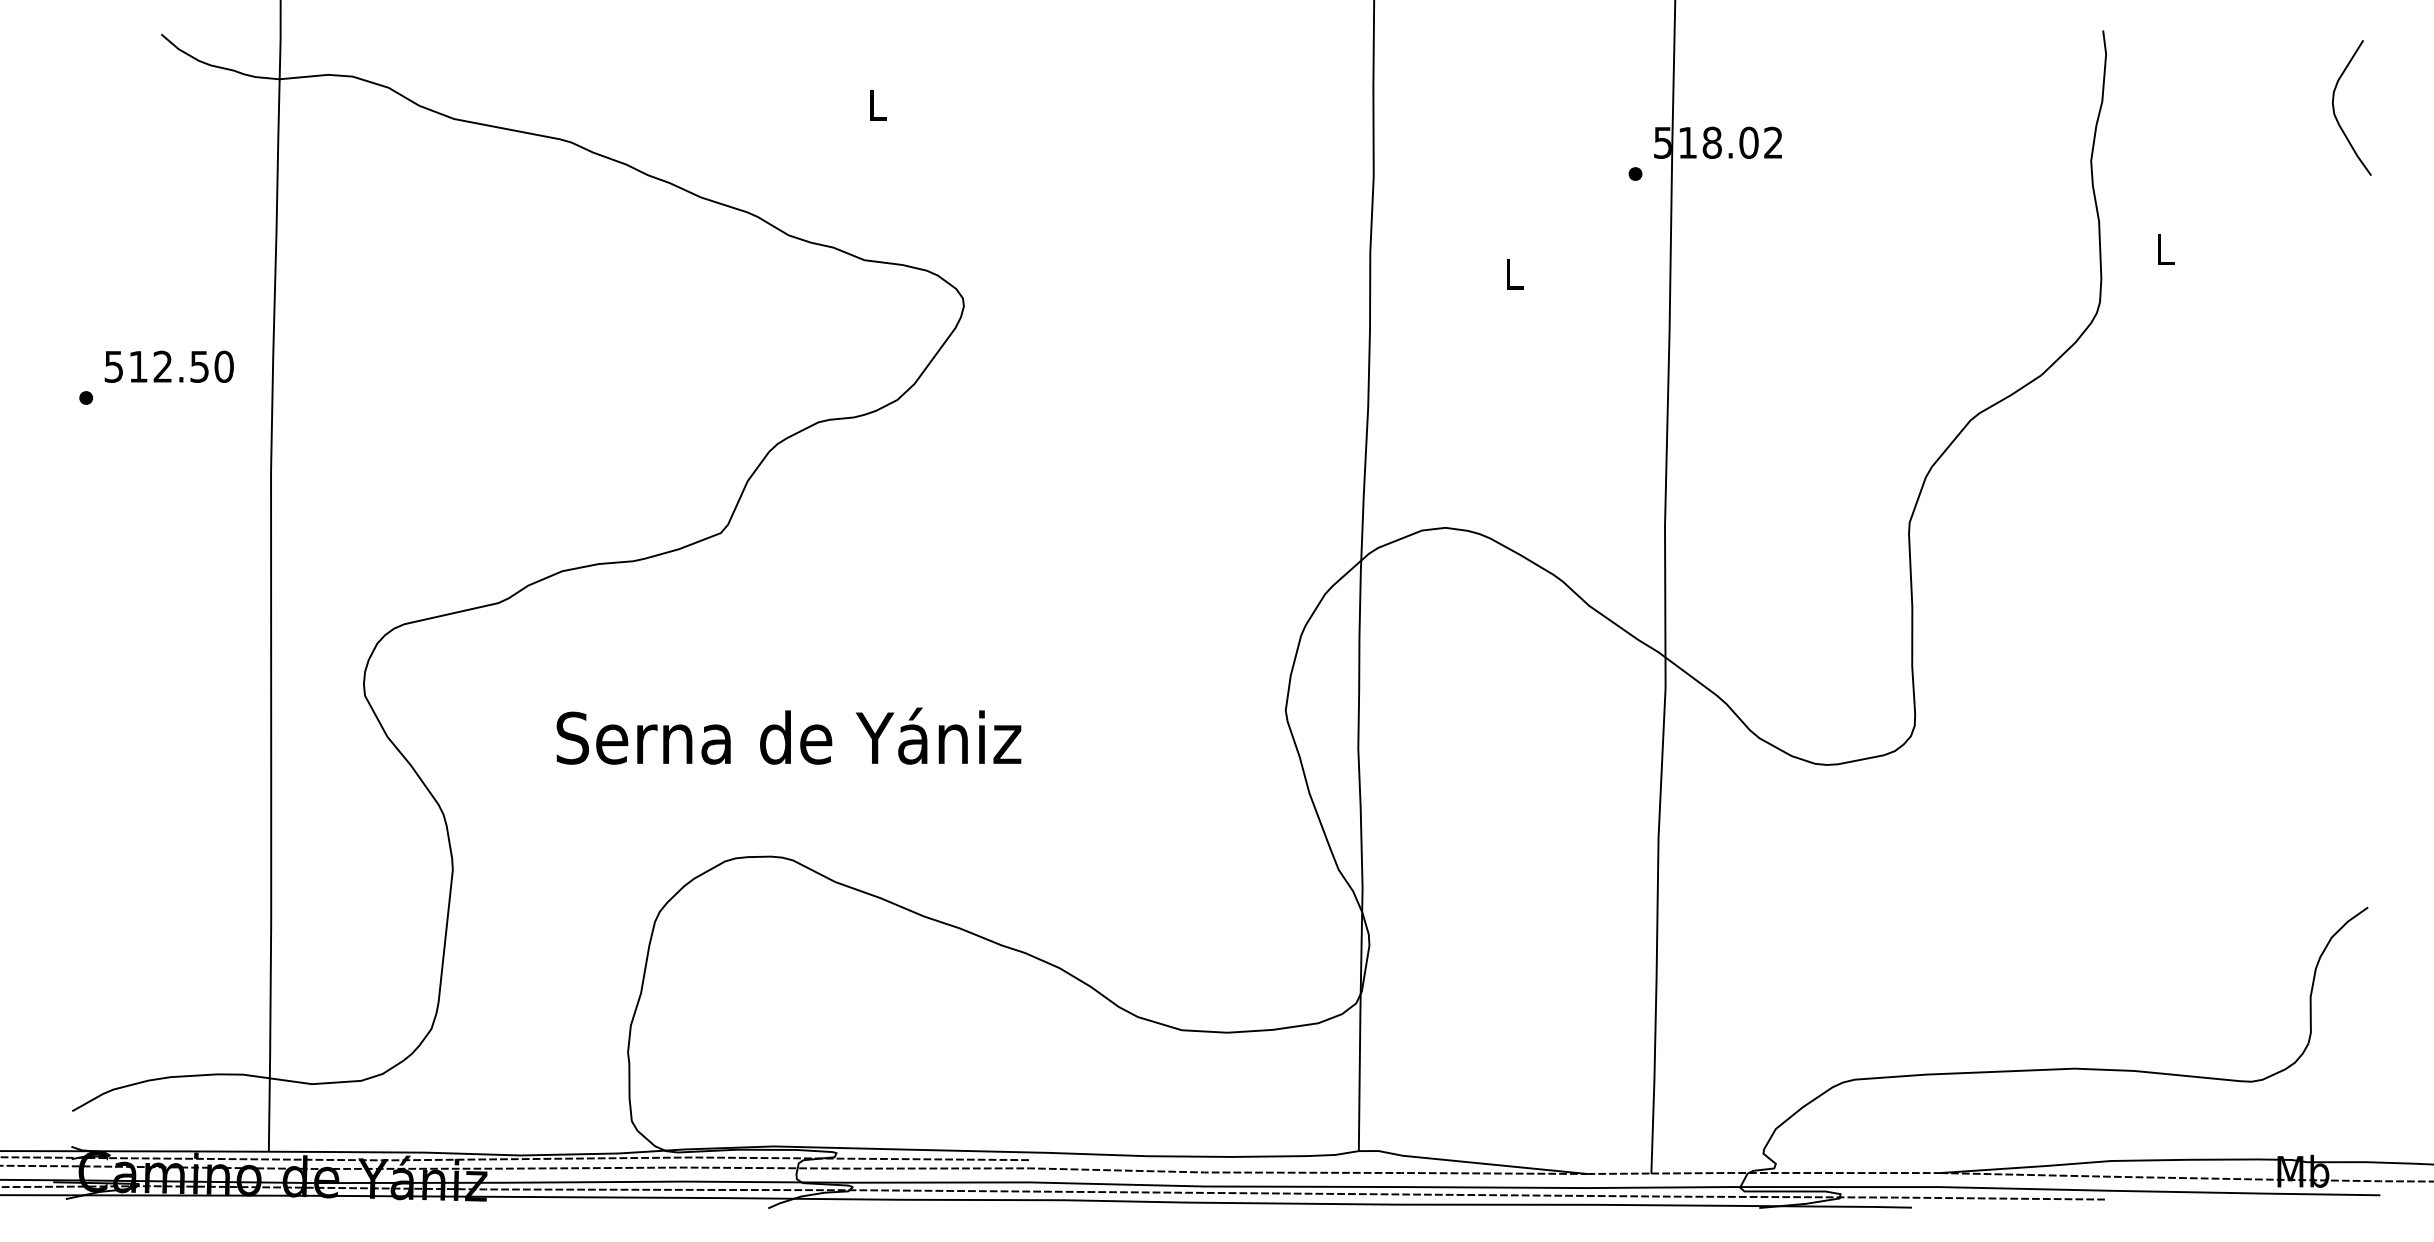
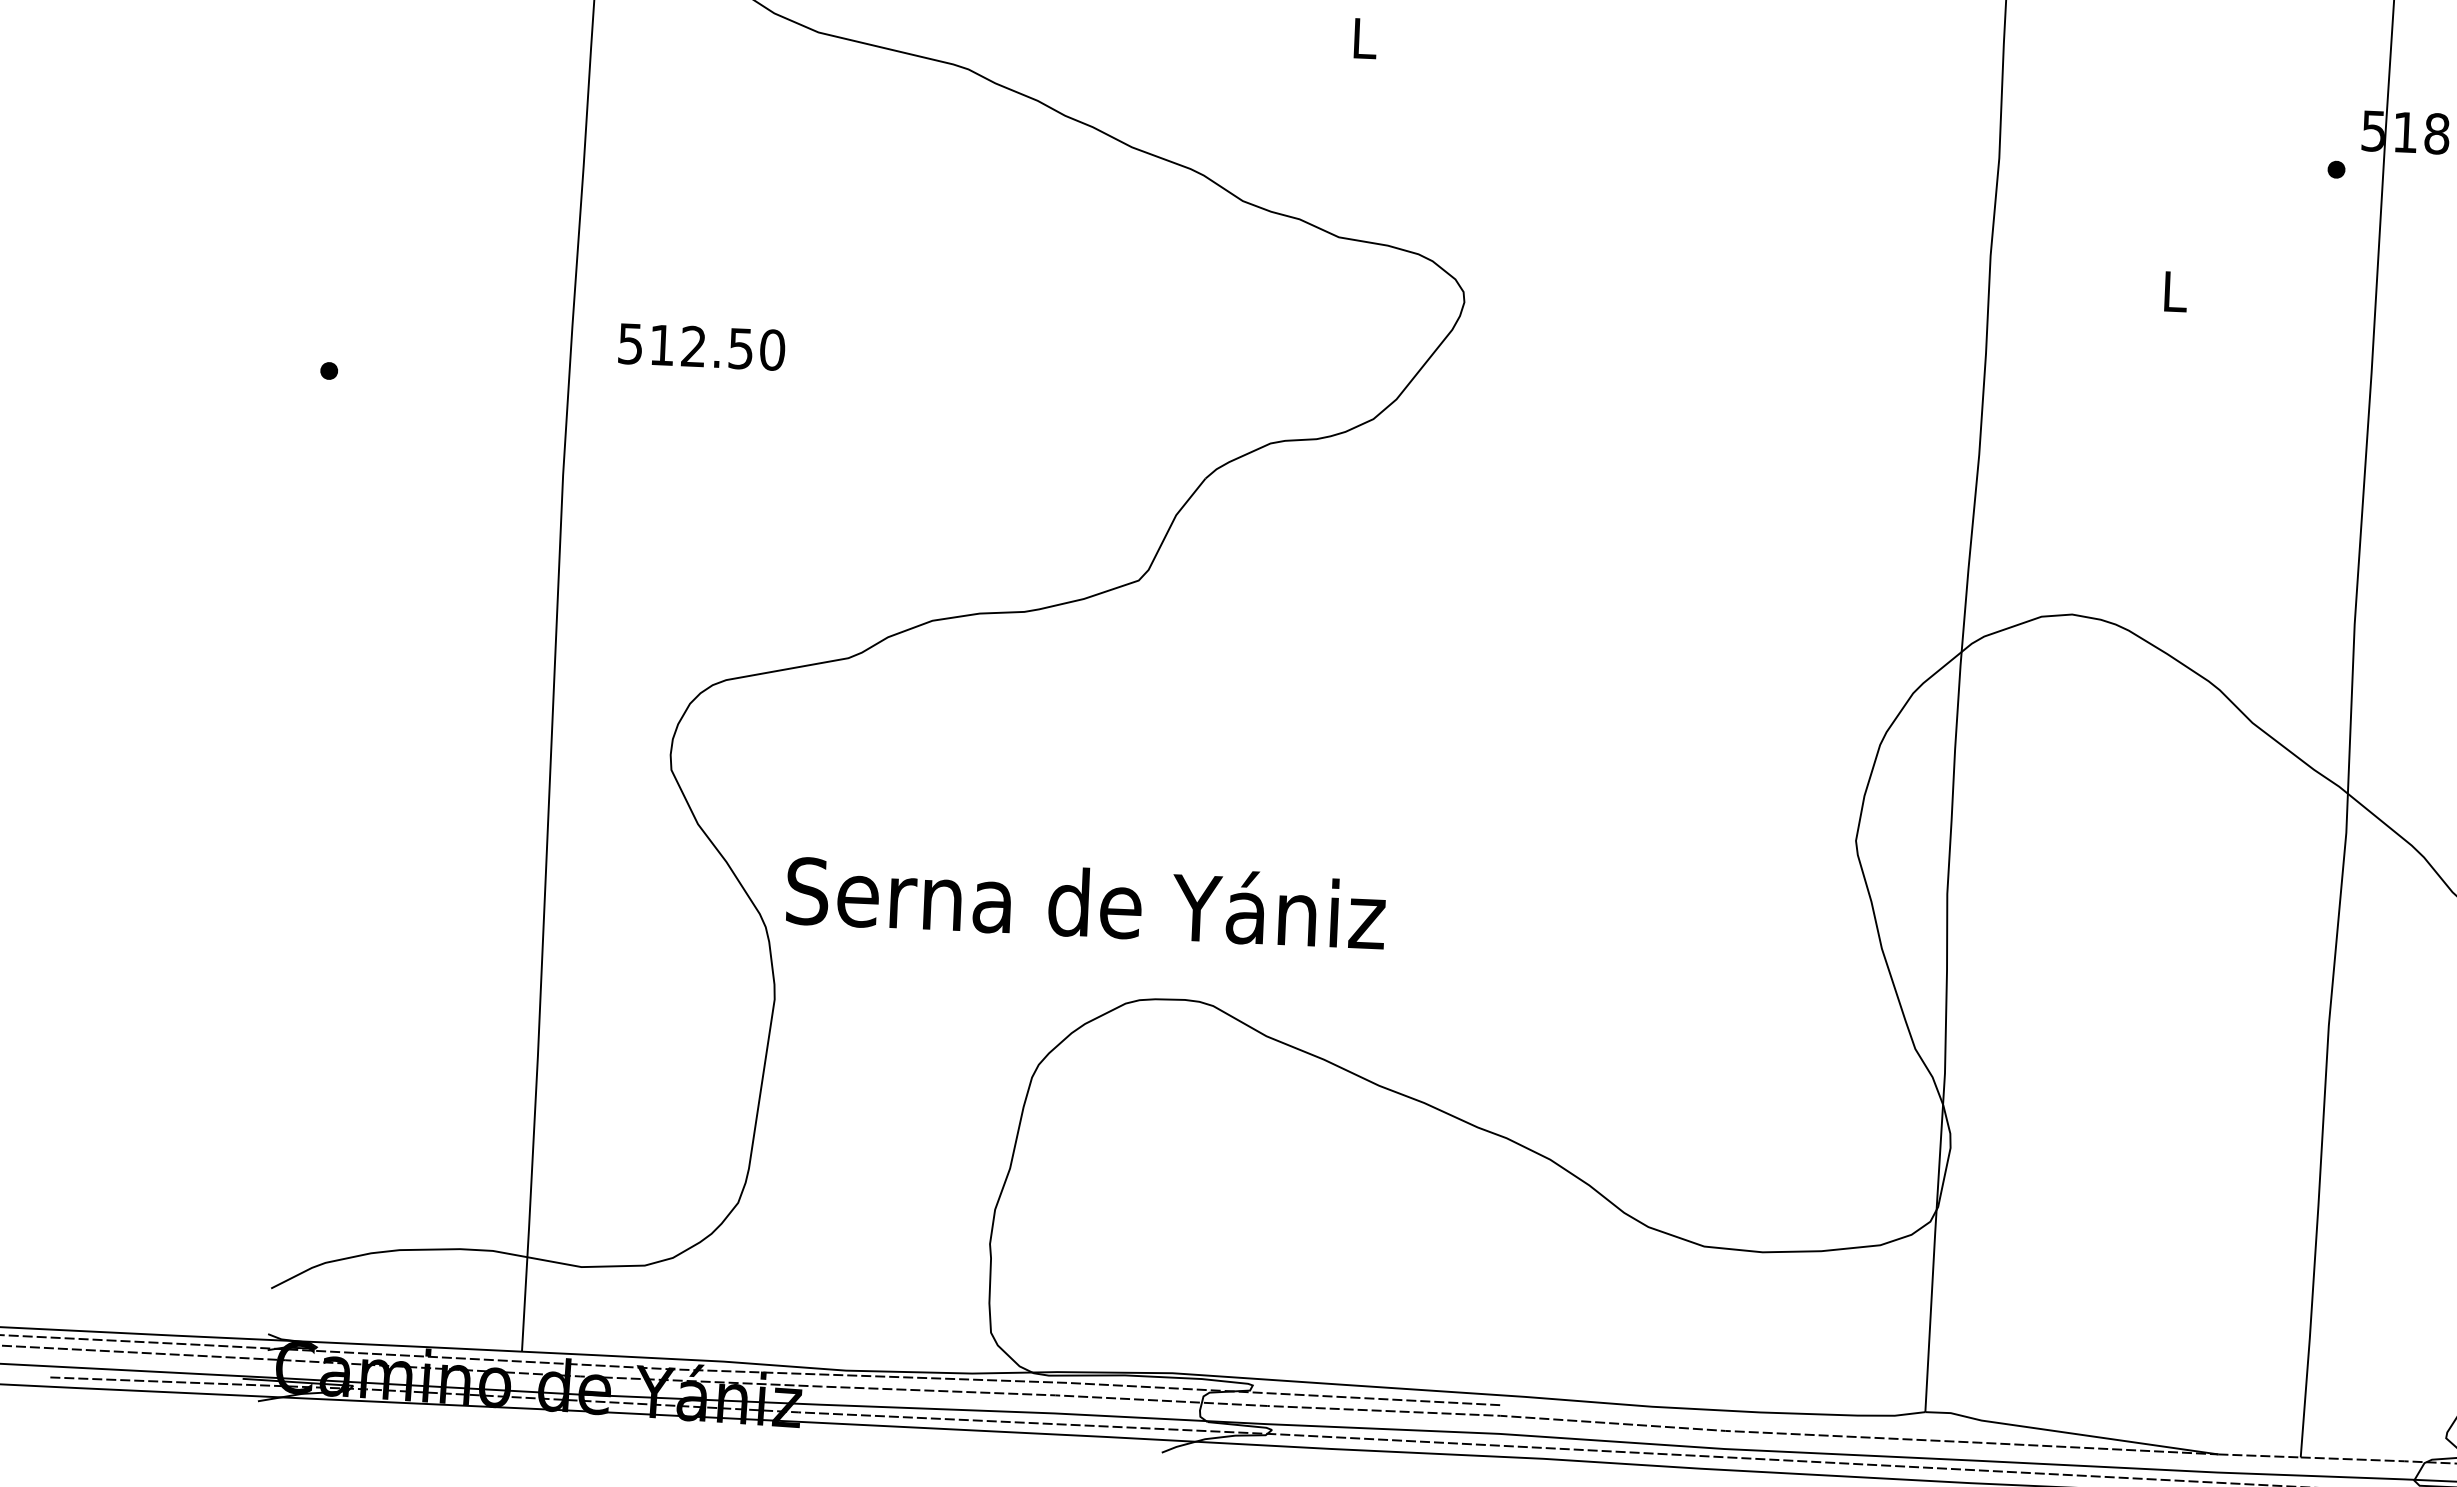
text: (168, 366) -> (700, 346), moved
text: (788, 735) -> (1085, 899), moved

